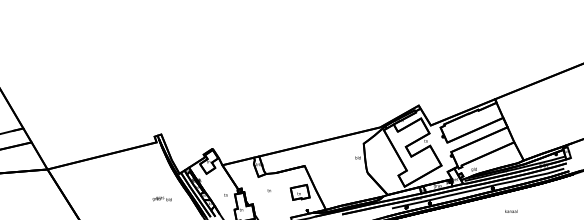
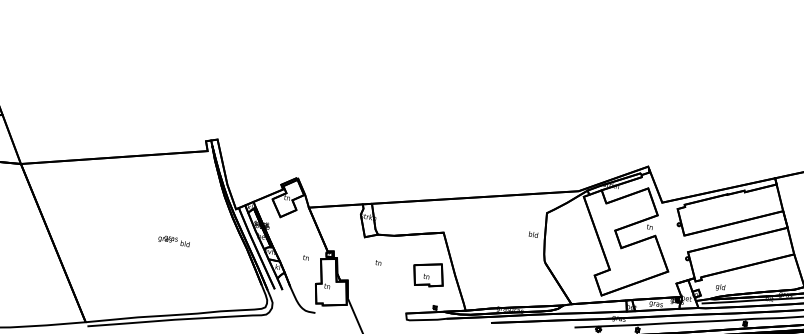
text: (161, 198) -> (173, 239), moved

